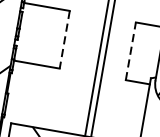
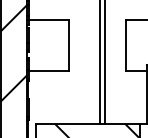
line: (64, 39) -> (68, 45), dashed -> solid
line: (131, 51) -> (126, 45), dashed -> solid

